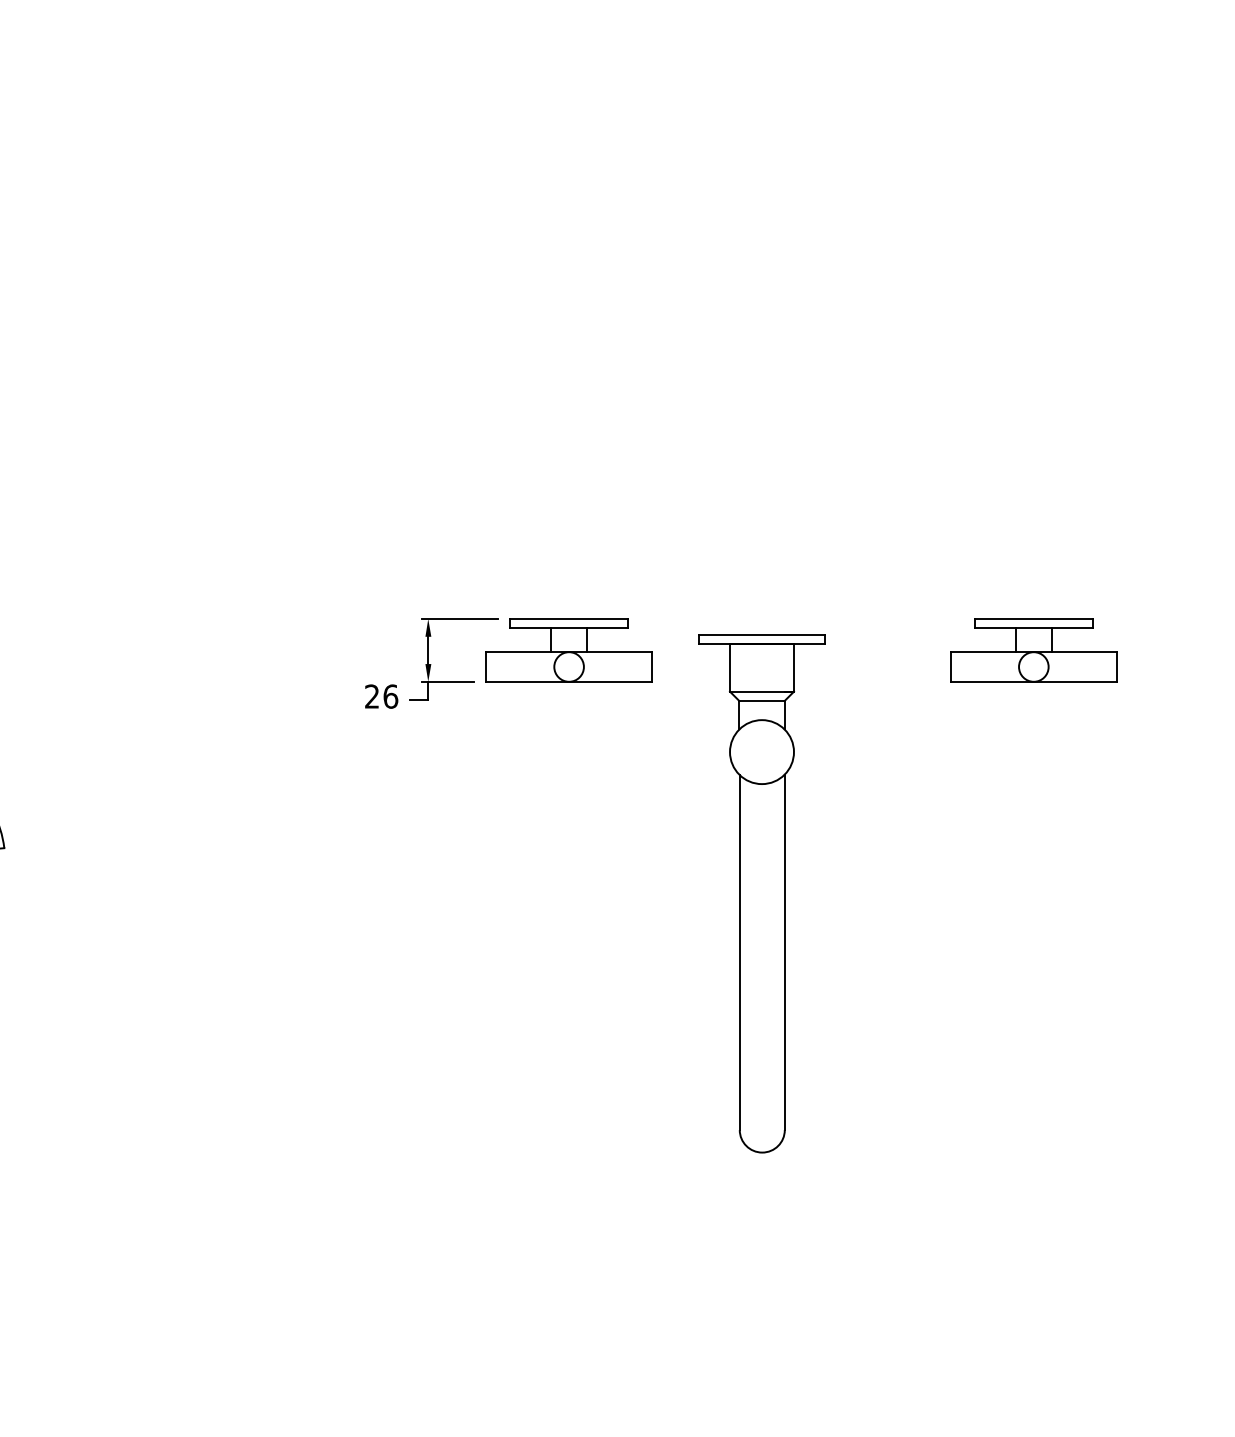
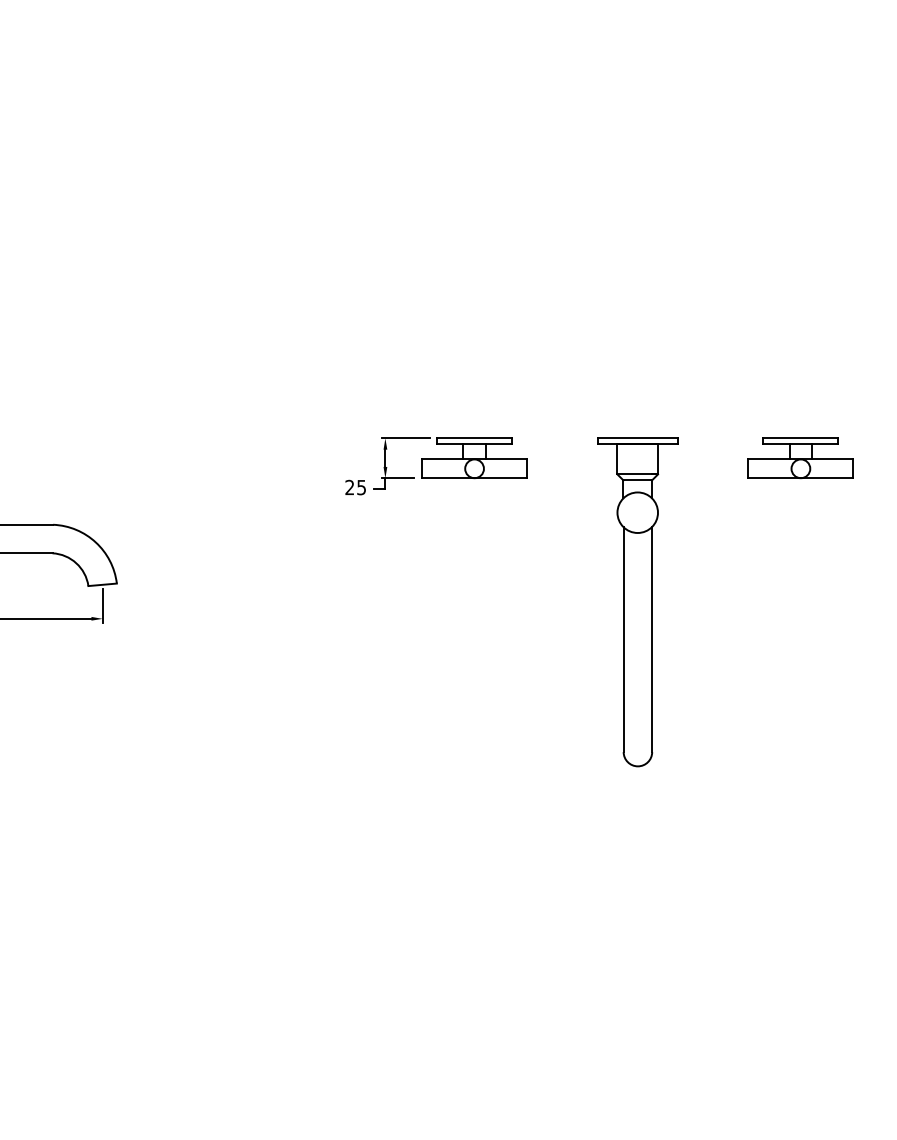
part: (1033, 650) -> (800, 458), moved
text: (390, 696) -> (361, 487), 26 -> 25
part: (761, 893) -> (637, 602), moved

